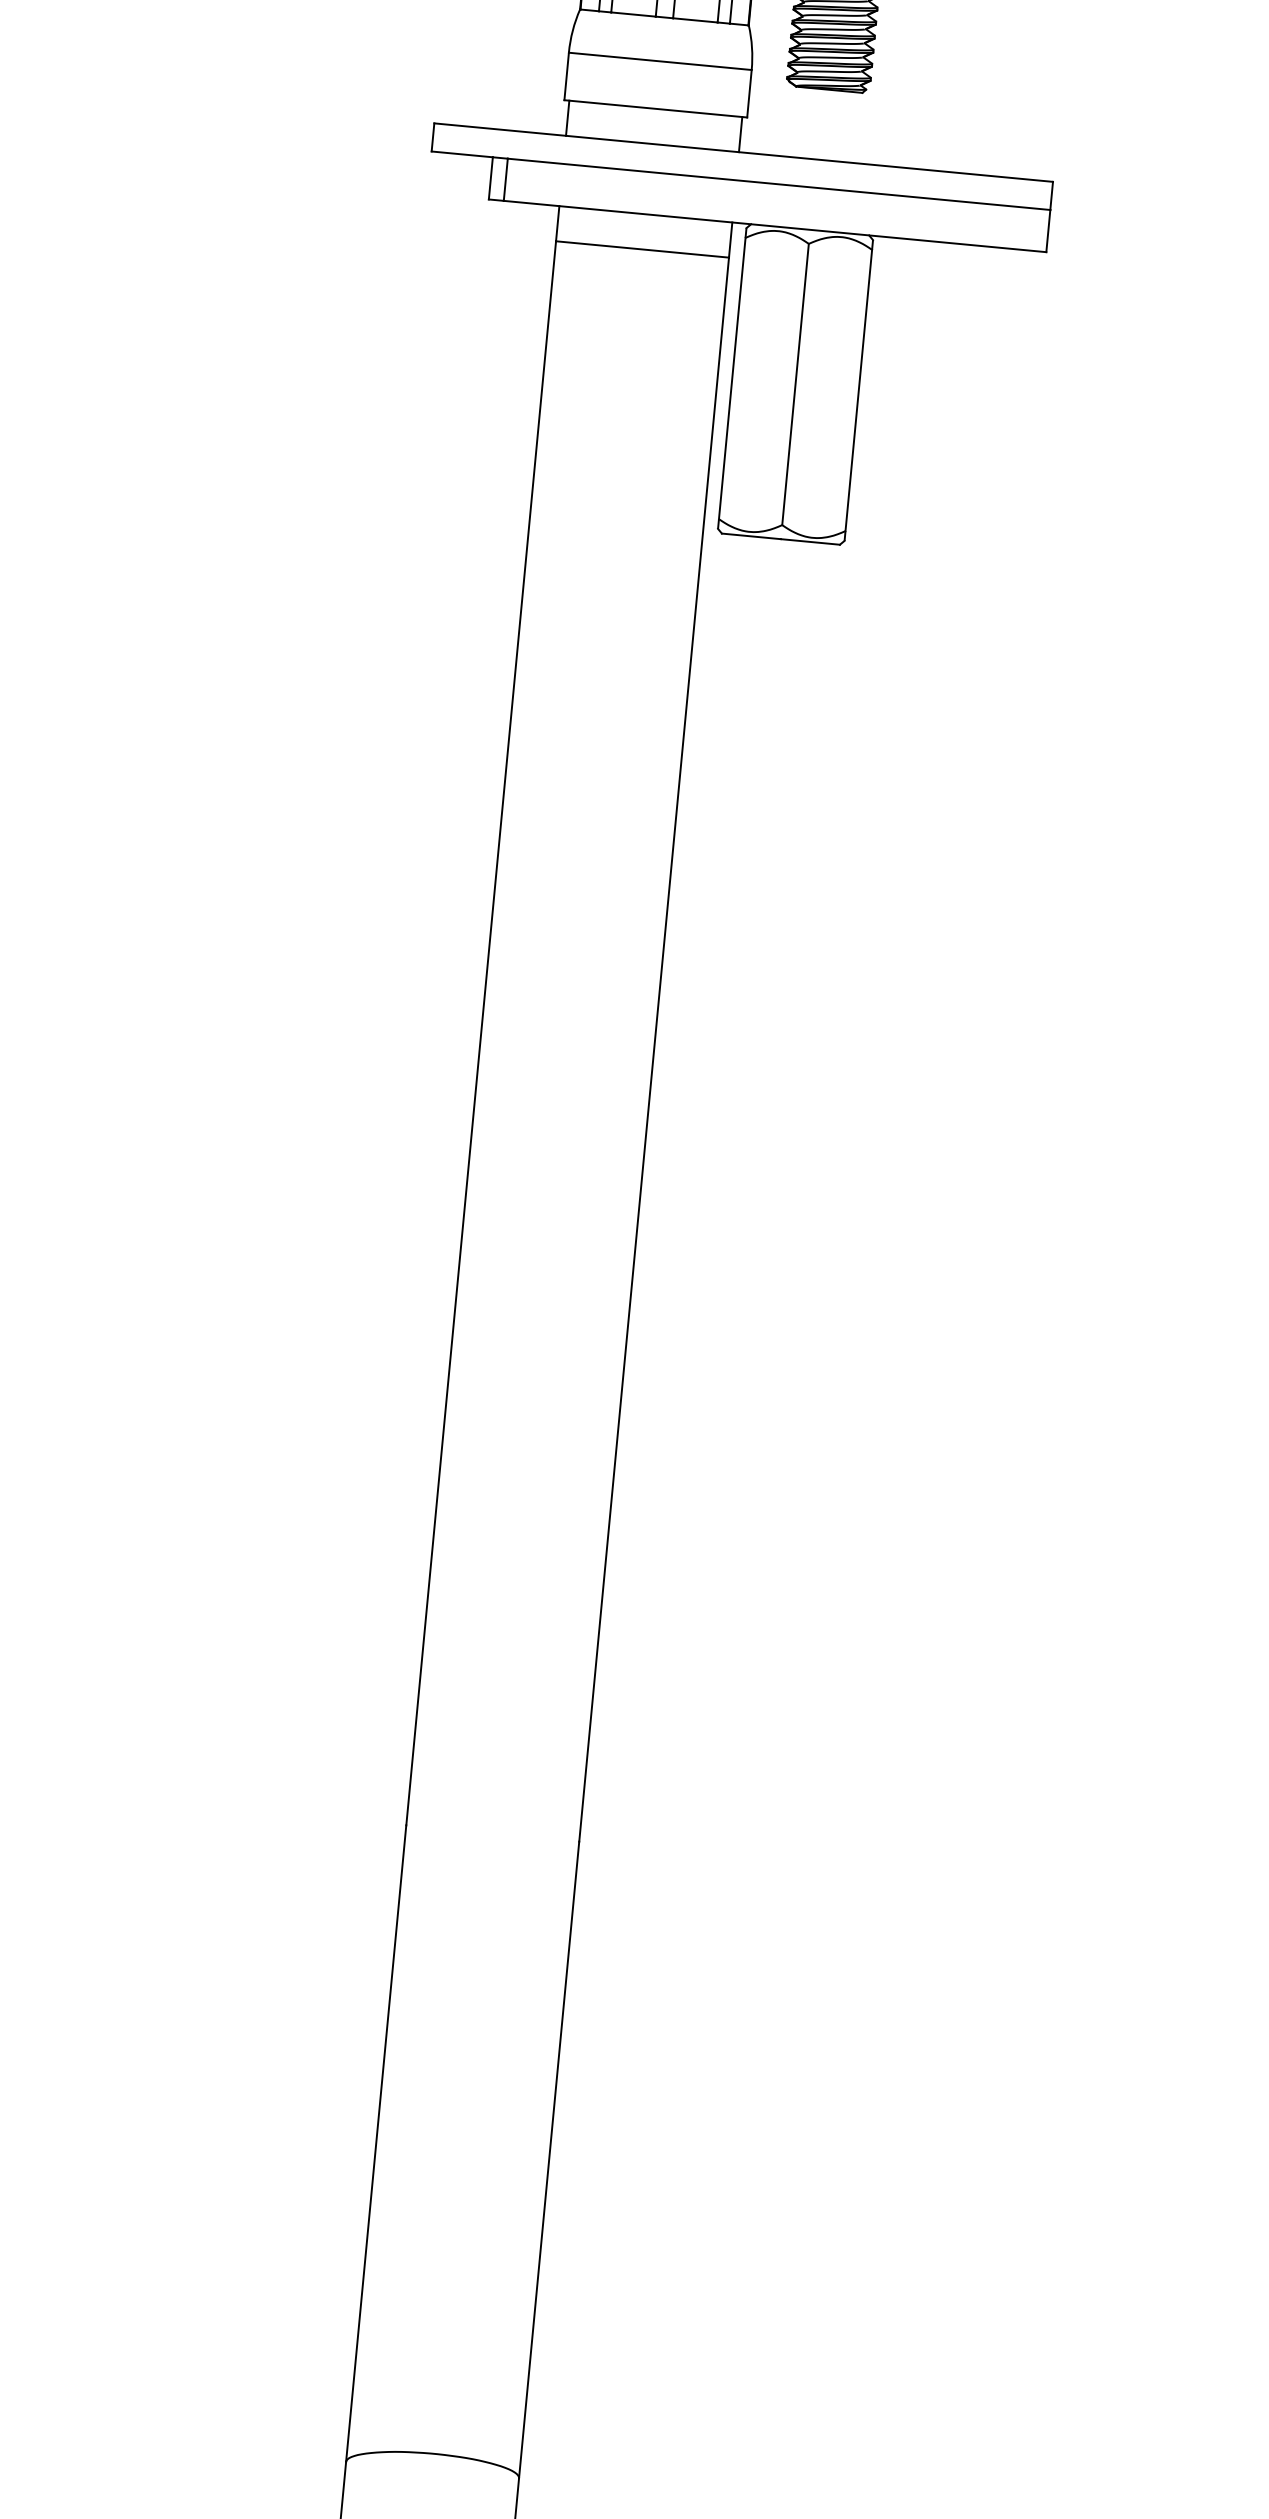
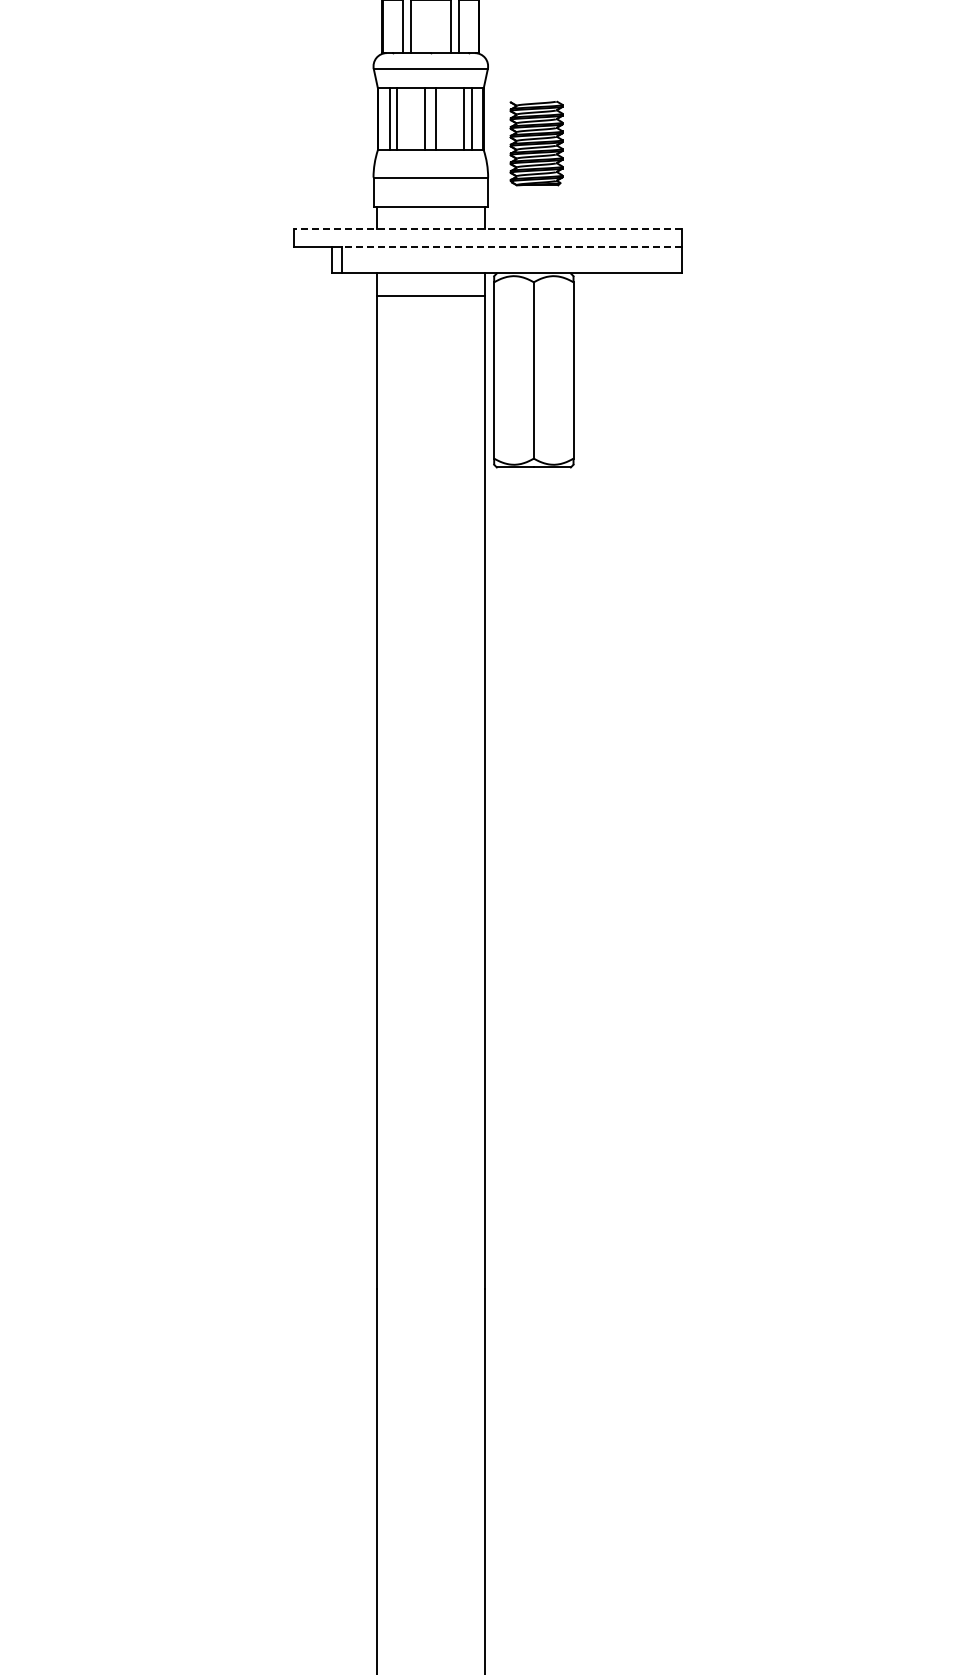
line: (744, 152) -> (488, 229), solid -> dashed
line: (778, 185) -> (511, 247), solid -> dashed

